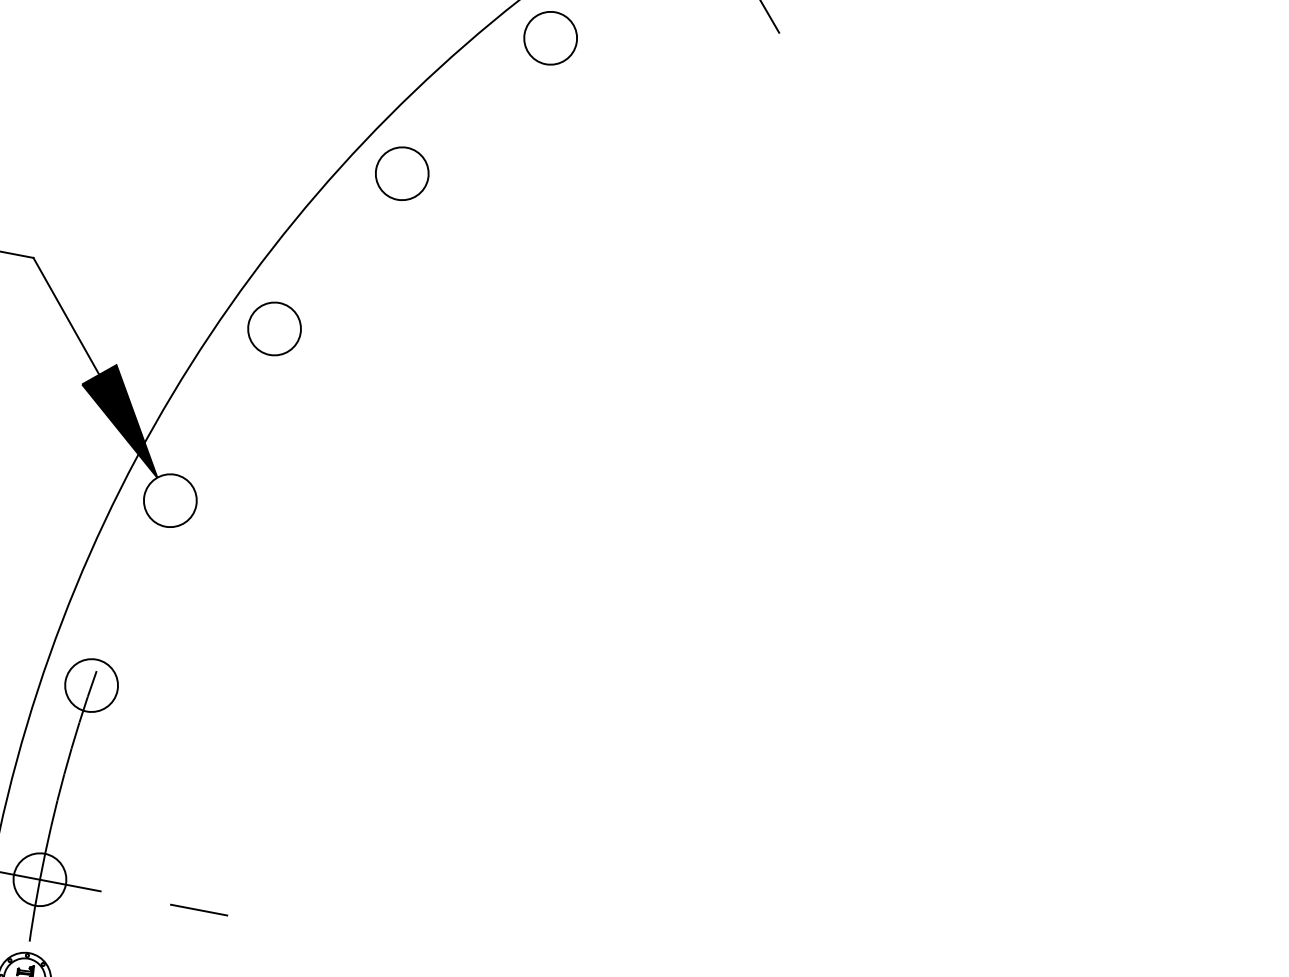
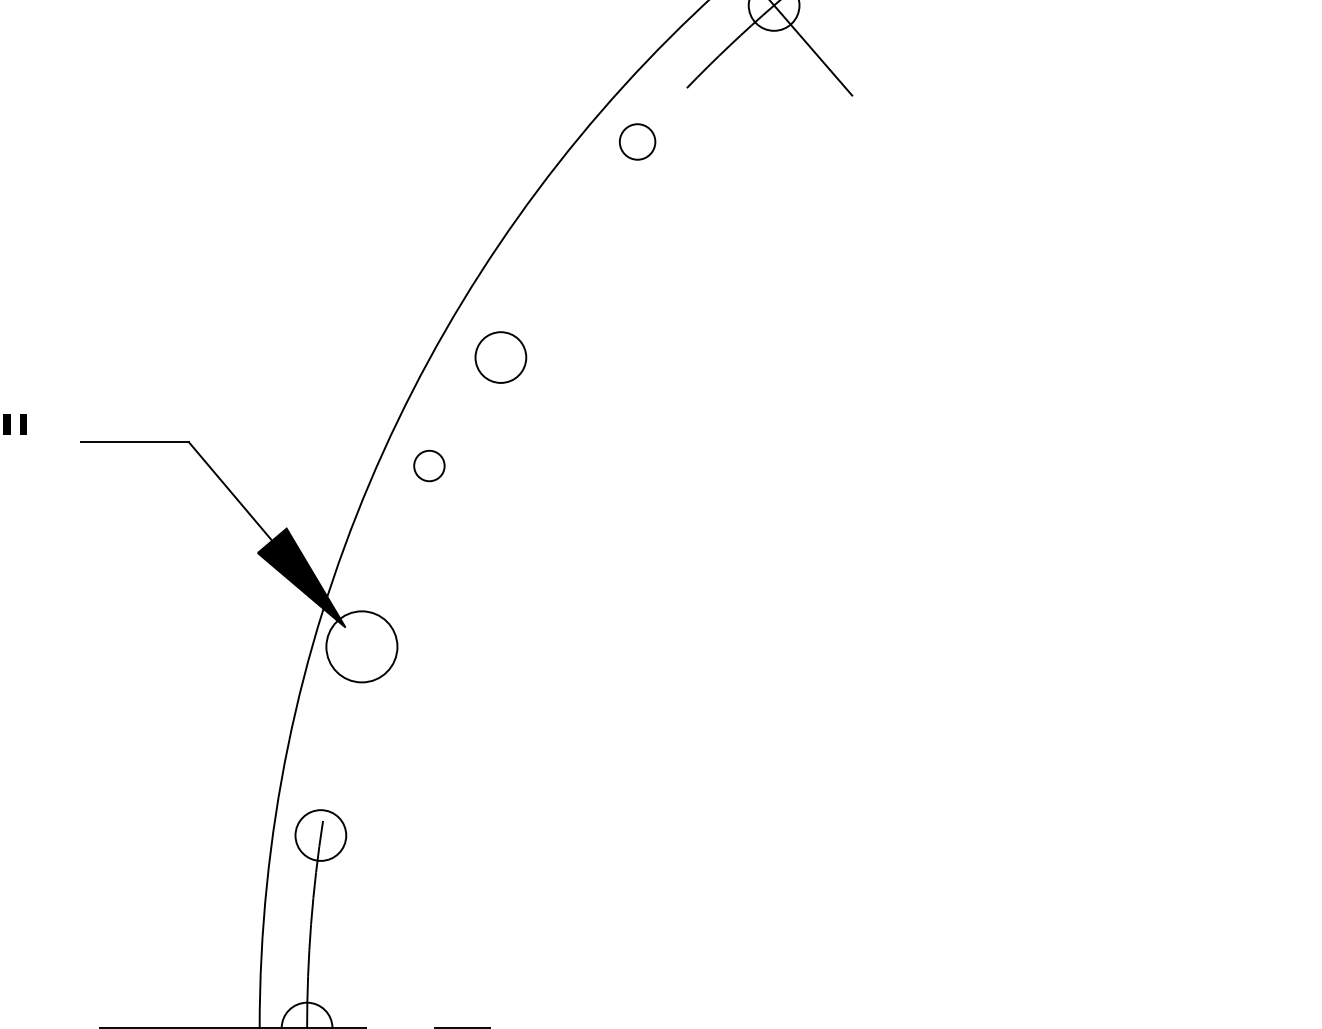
circle: (550, 37) -> (637, 141), size x0.7
circle: (401, 173) -> (500, 357), moved
circle: (274, 328) -> (429, 465), size x0.6
circle: (170, 500) -> (361, 646), size x1.4

